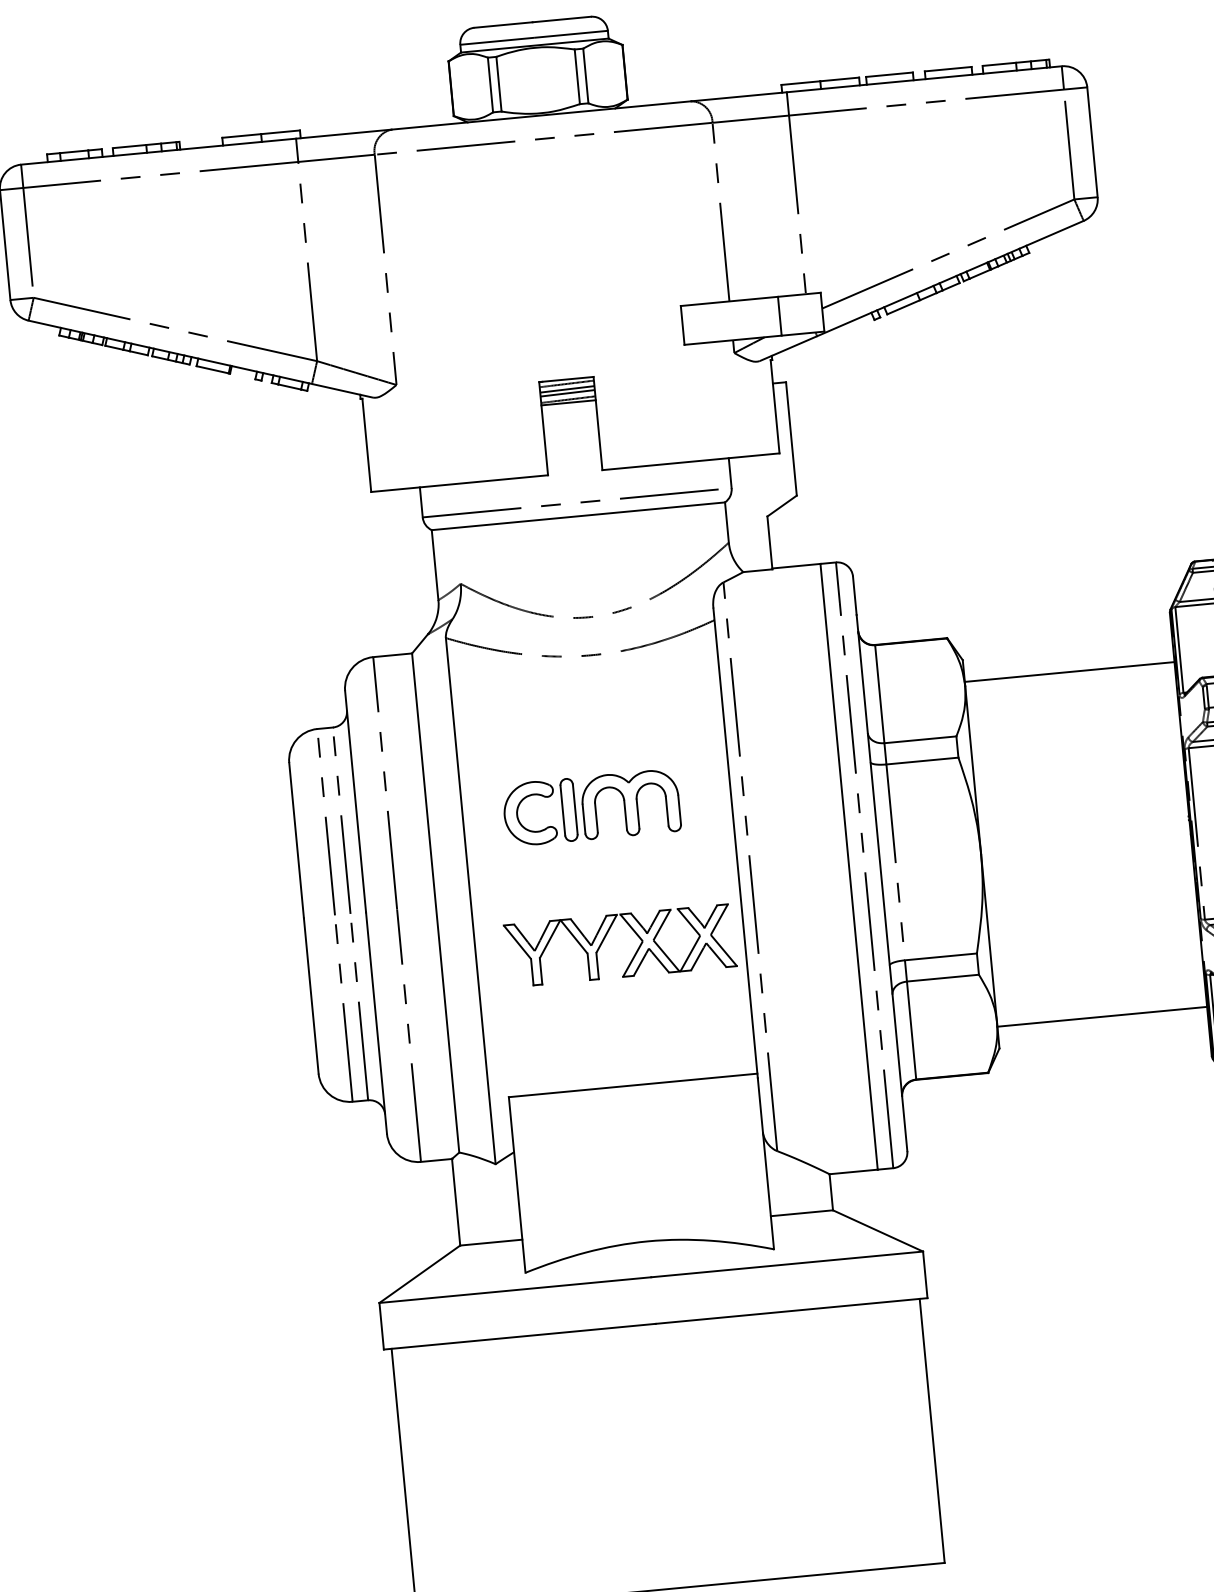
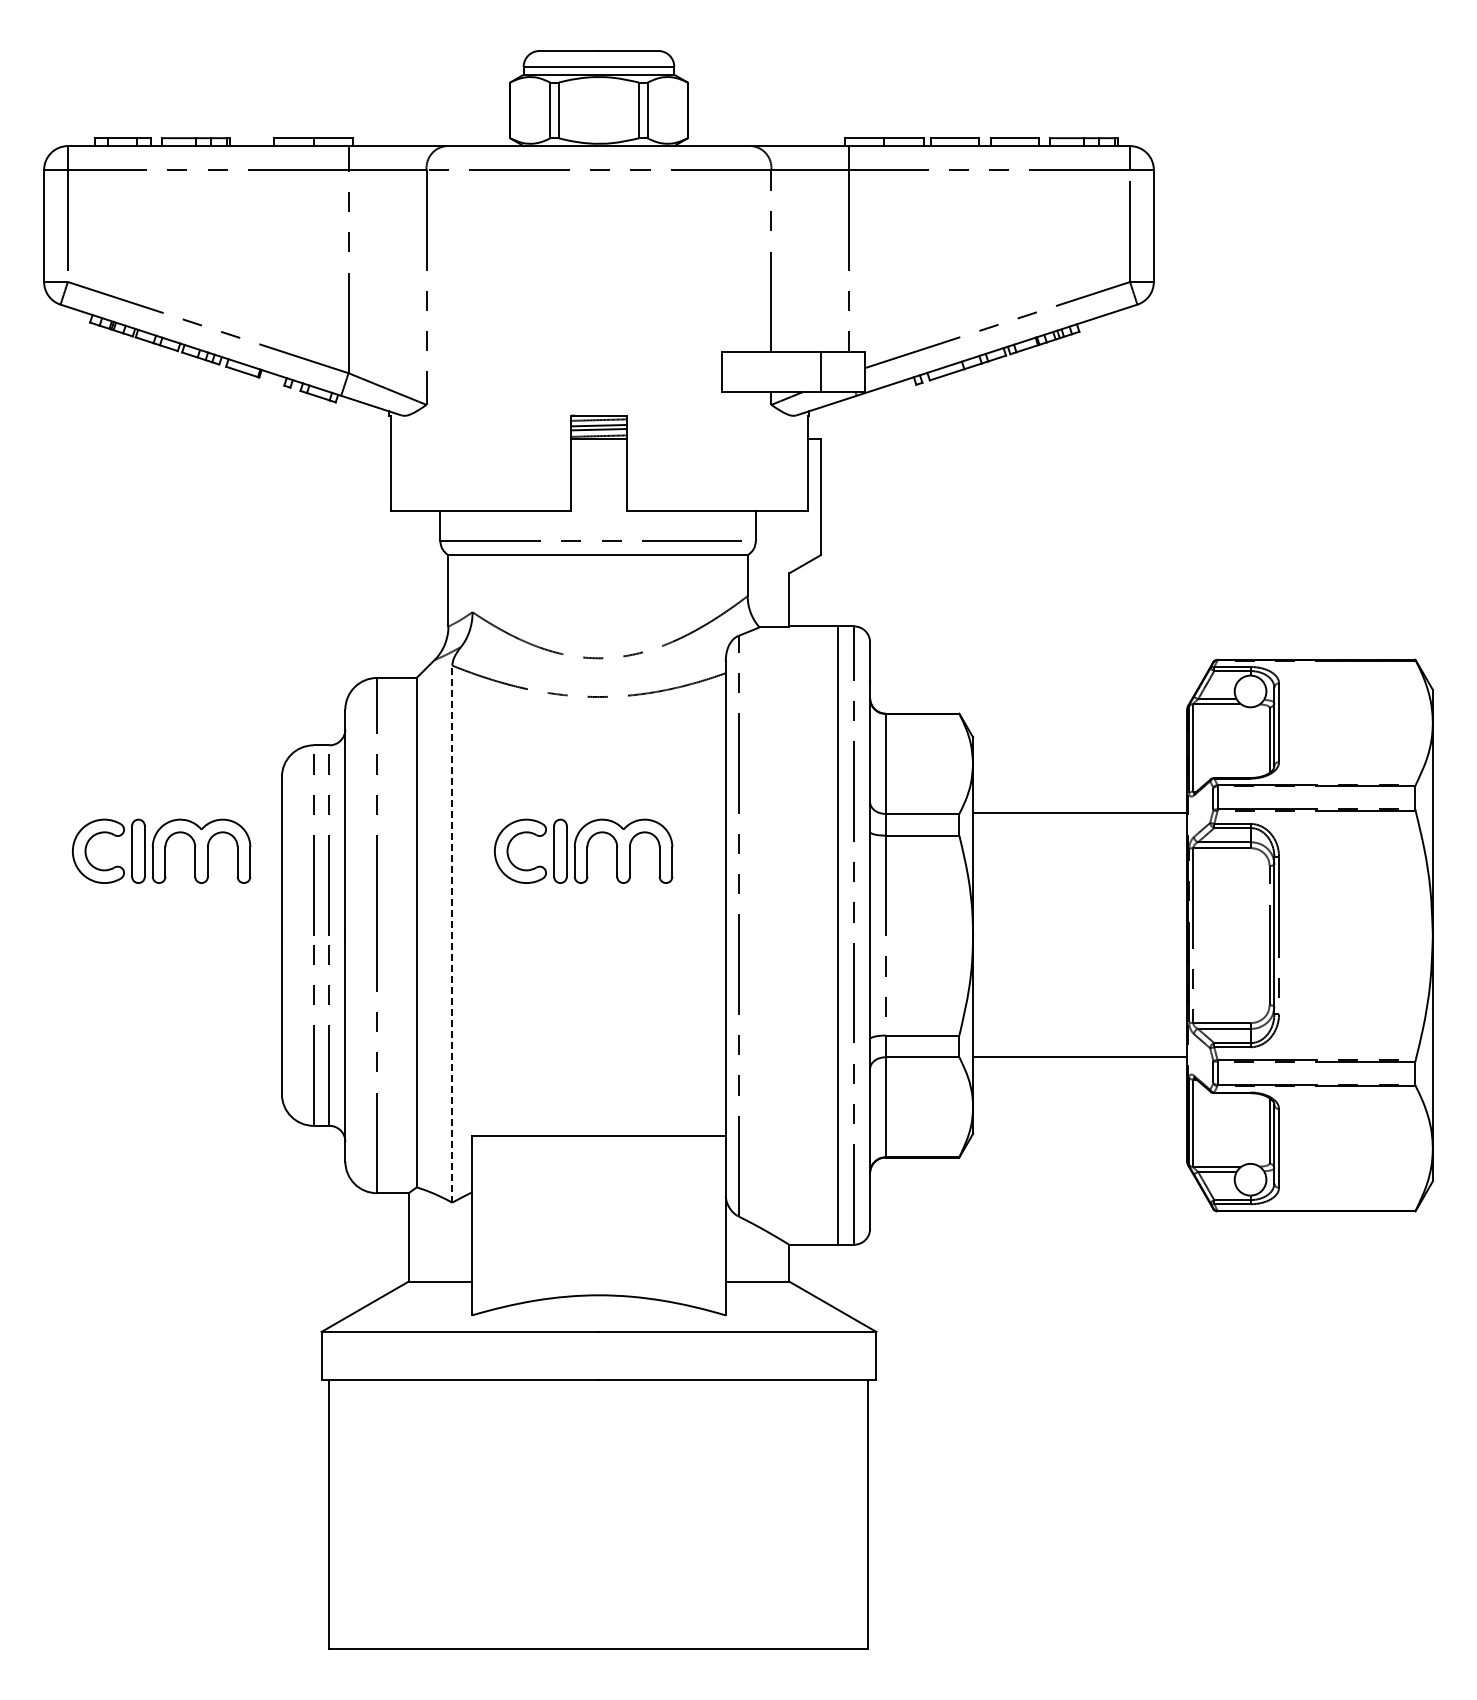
line: (1070, 671) -> (1080, 812), moved
part: (178, 846) -> (161, 850), added
line: (470, 900) -> (452, 933), solid -> dashed
part: (605, 939) -> (584, 985), removed
line: (1102, 1016) -> (1080, 1056), moved

